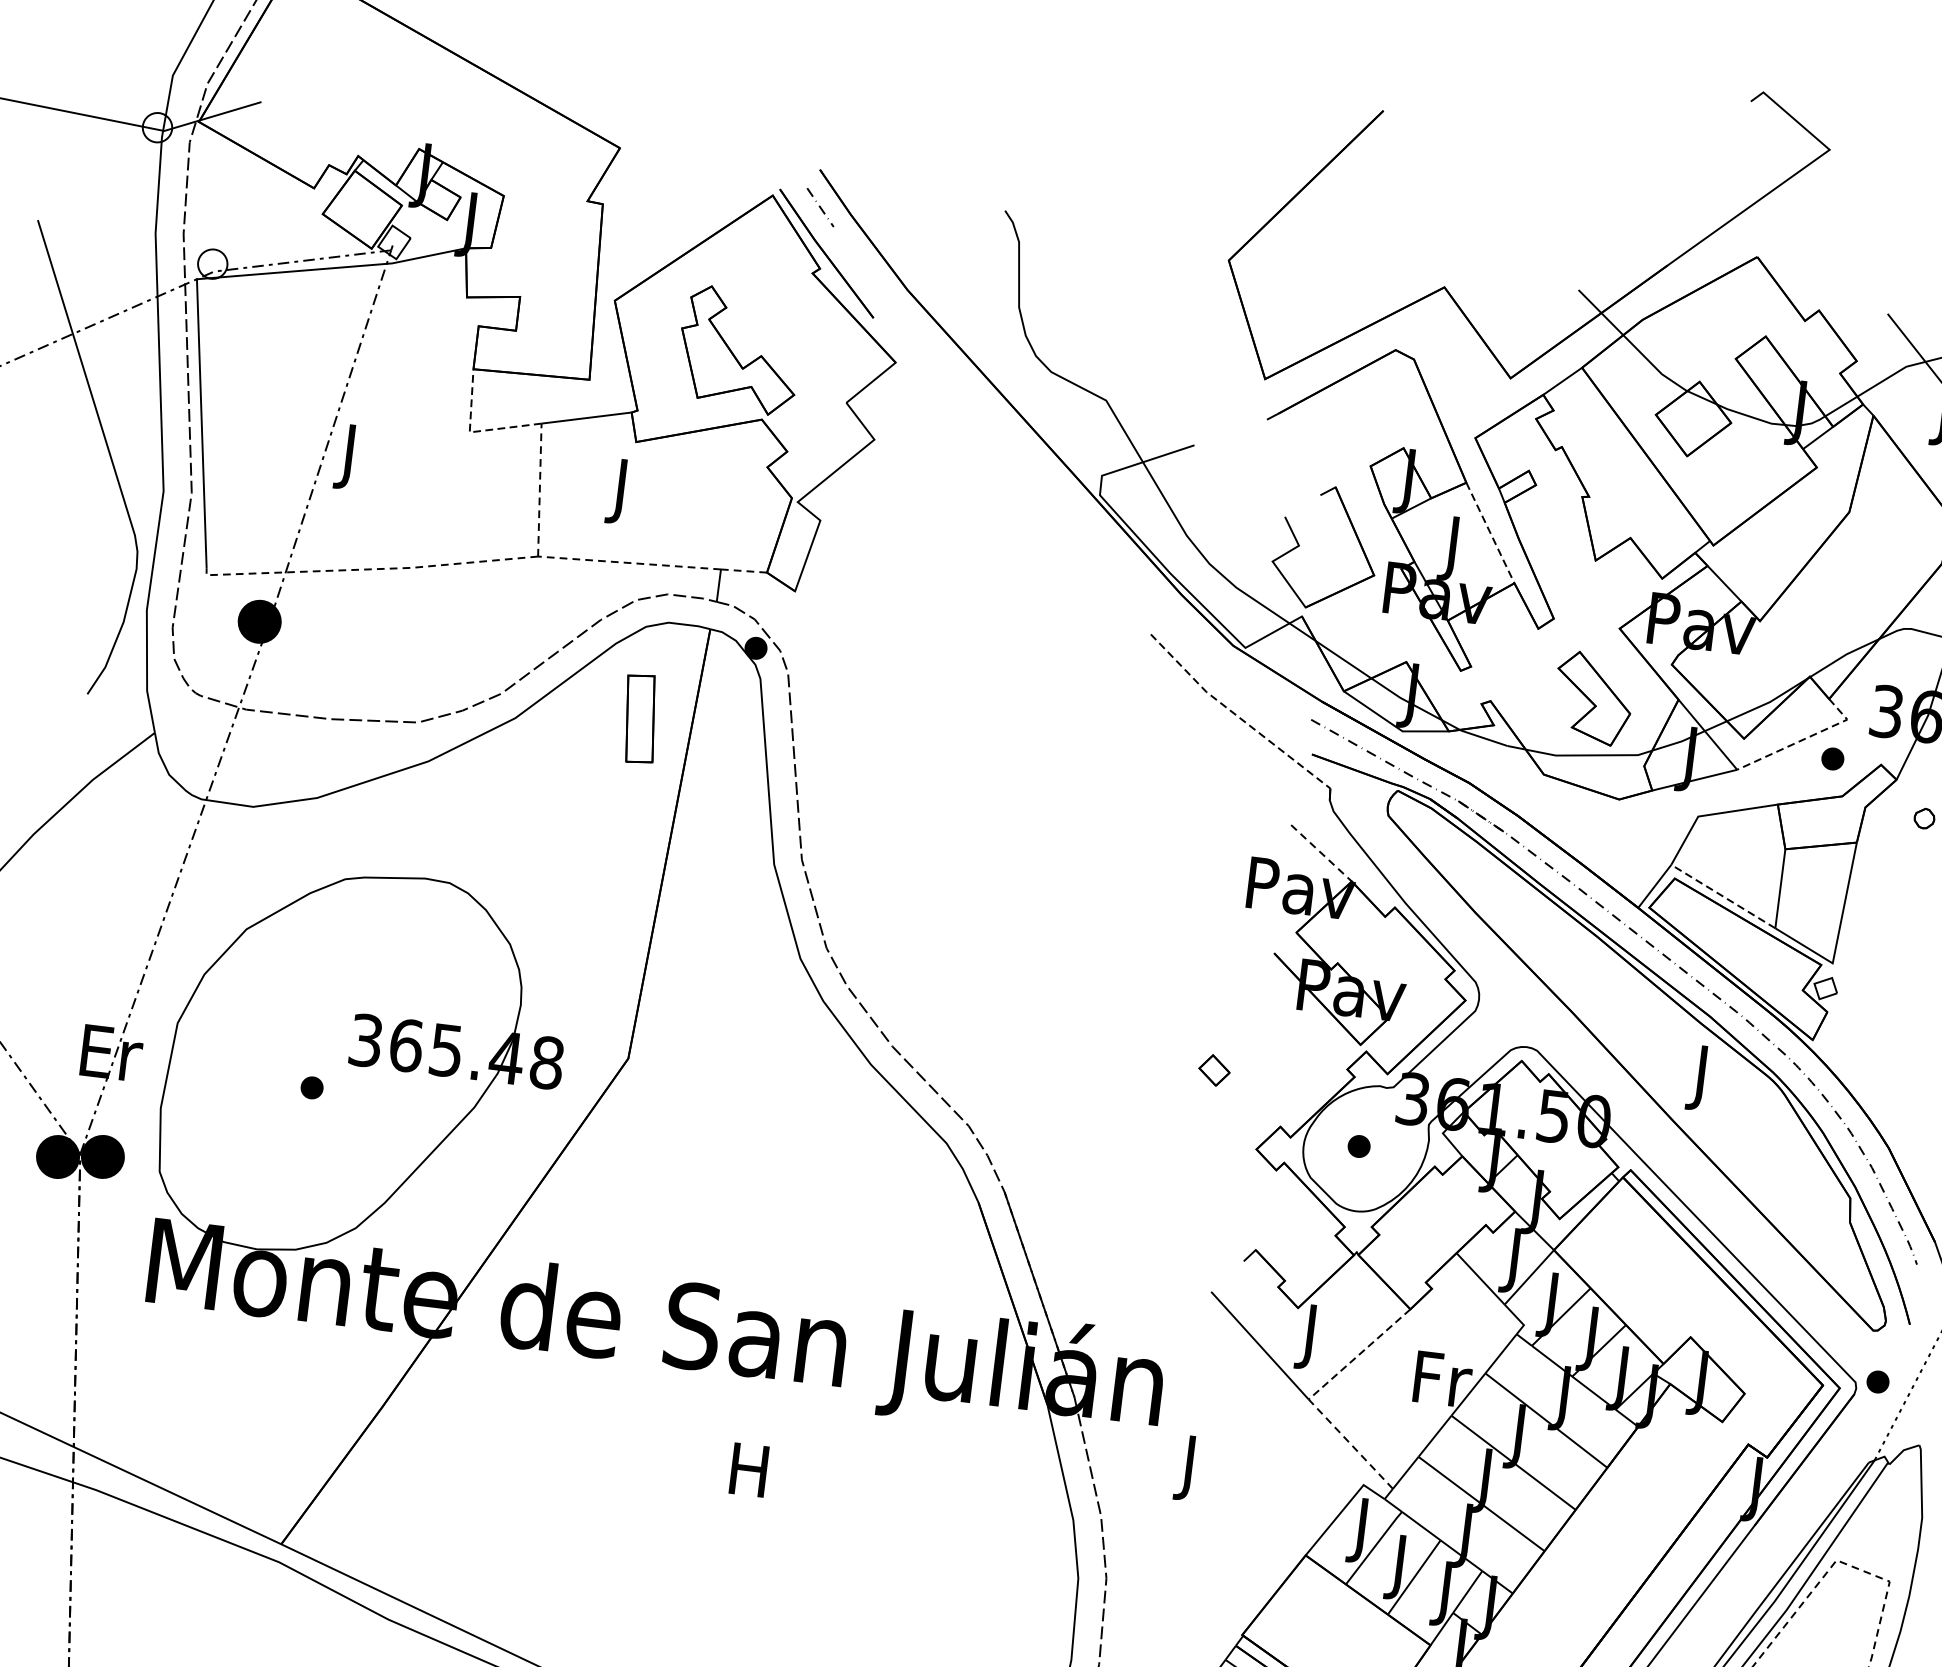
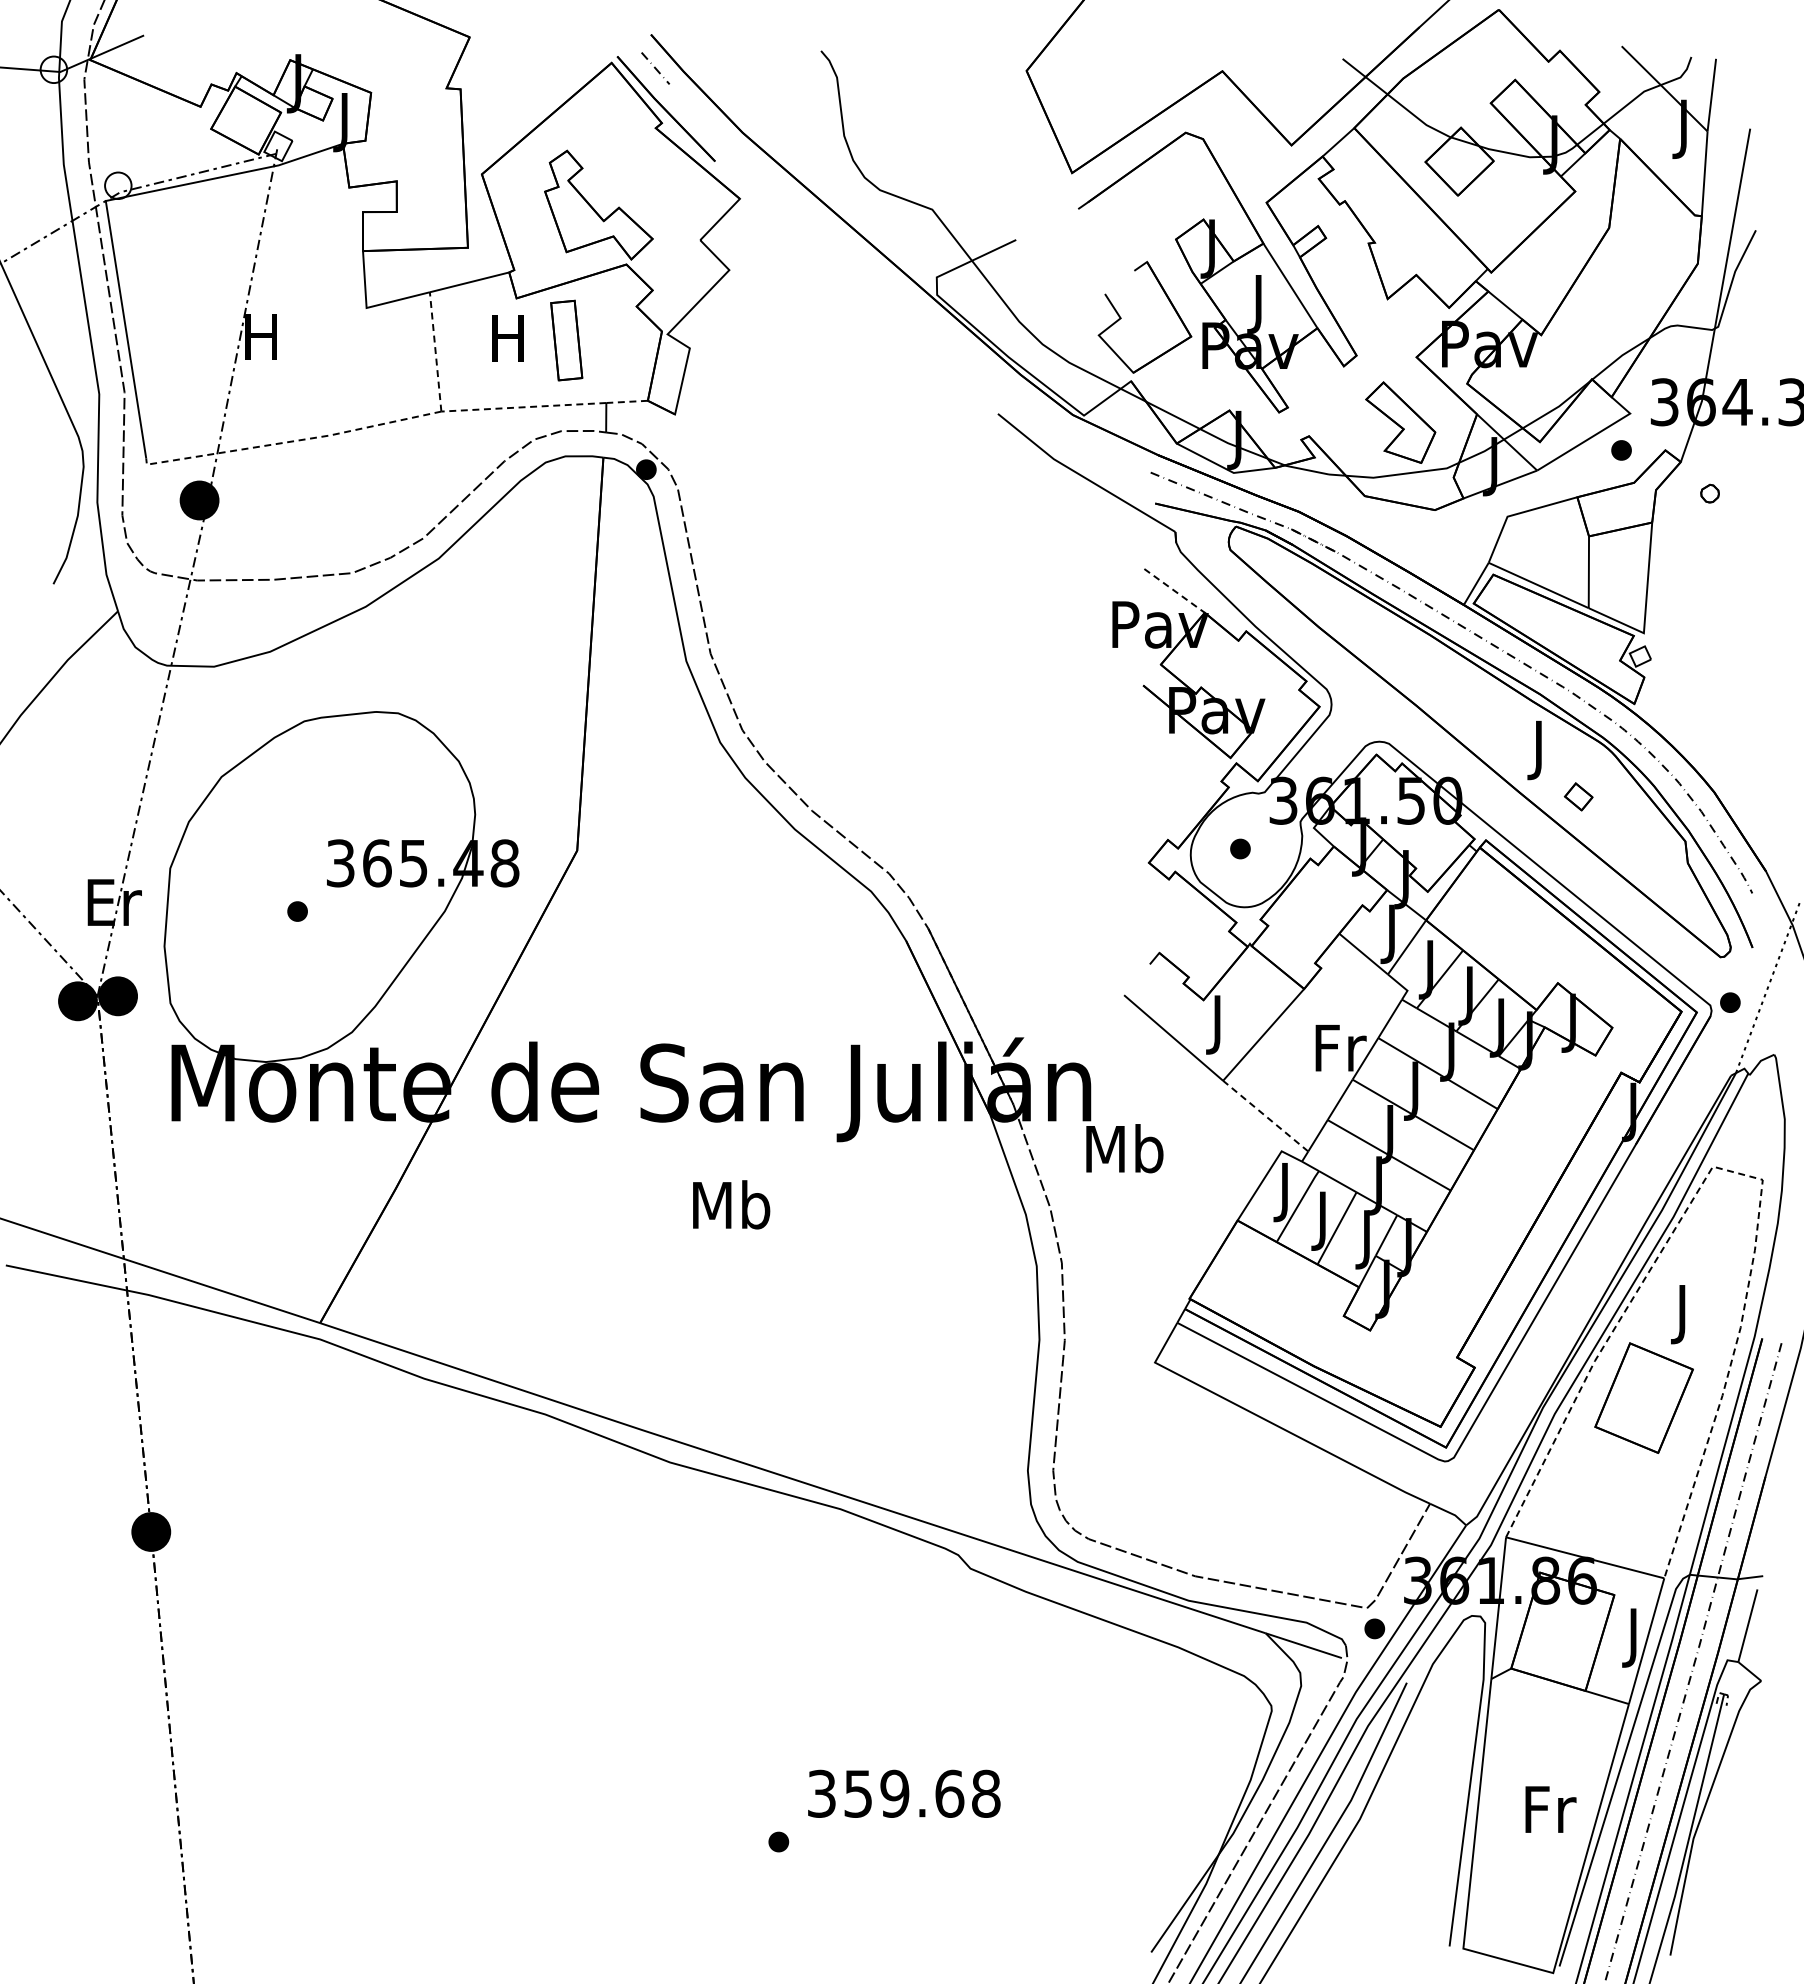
line: (473, 432) -> (369, 307), dashed -> solid
text: (348, 457) -> (260, 343), J -> H
text: (620, 491) -> (507, 344), J -> H
line: (1490, 533) -> (1290, 286), dashed -> solid
line: (1236, 714) -> (1083, 476), dashed -> solid
part: (640, 718) -> (566, 340), moved
line: (1805, 738) -> (1594, 435), dashed -> solid
line: (1723, 896) -> (1538, 585), dashed -> solid
part: (1214, 1070) -> (1578, 796), moved
line: (1359, 1355) -> (1263, 1035), dashed -> solid
text: (1190, 1467) -> (1124, 1154), J -> Mb
text: (750, 1469) -> (731, 1204), H -> Mb

